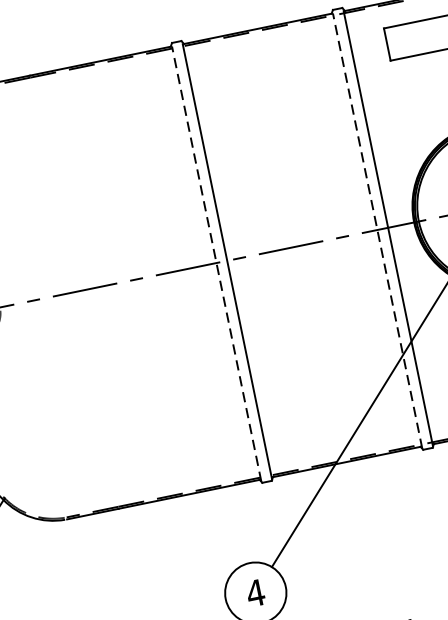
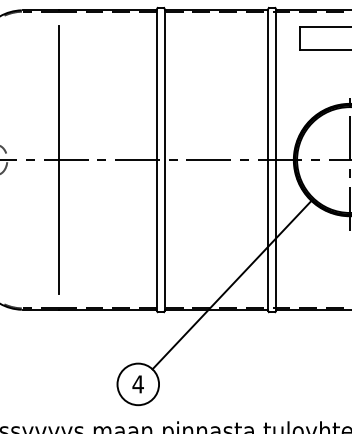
line: (377, 230) -> (268, 160), dashed -> solid
line: (217, 263) -> (157, 160), dashed -> solid
line: (73, 291) -> (58, 159), added

